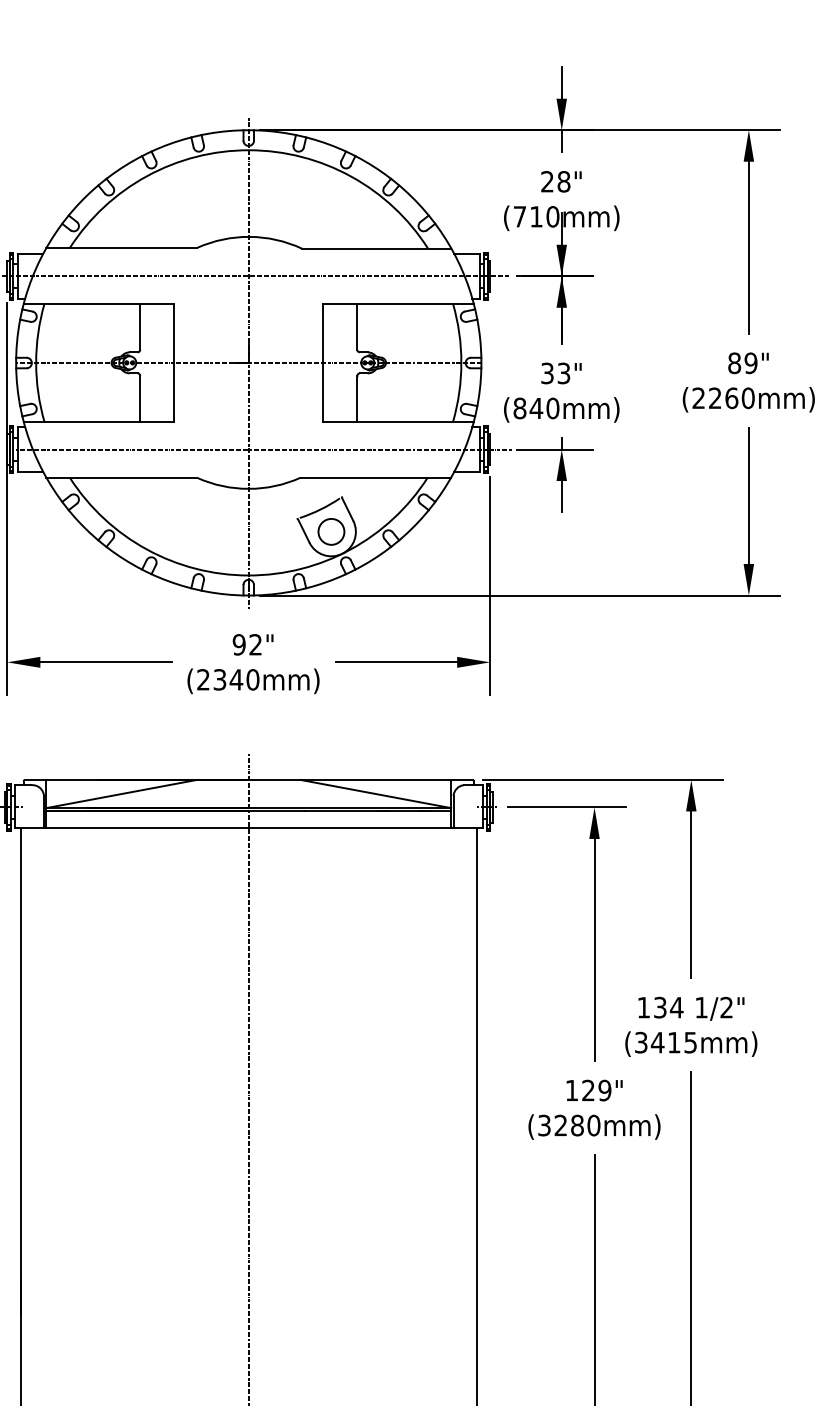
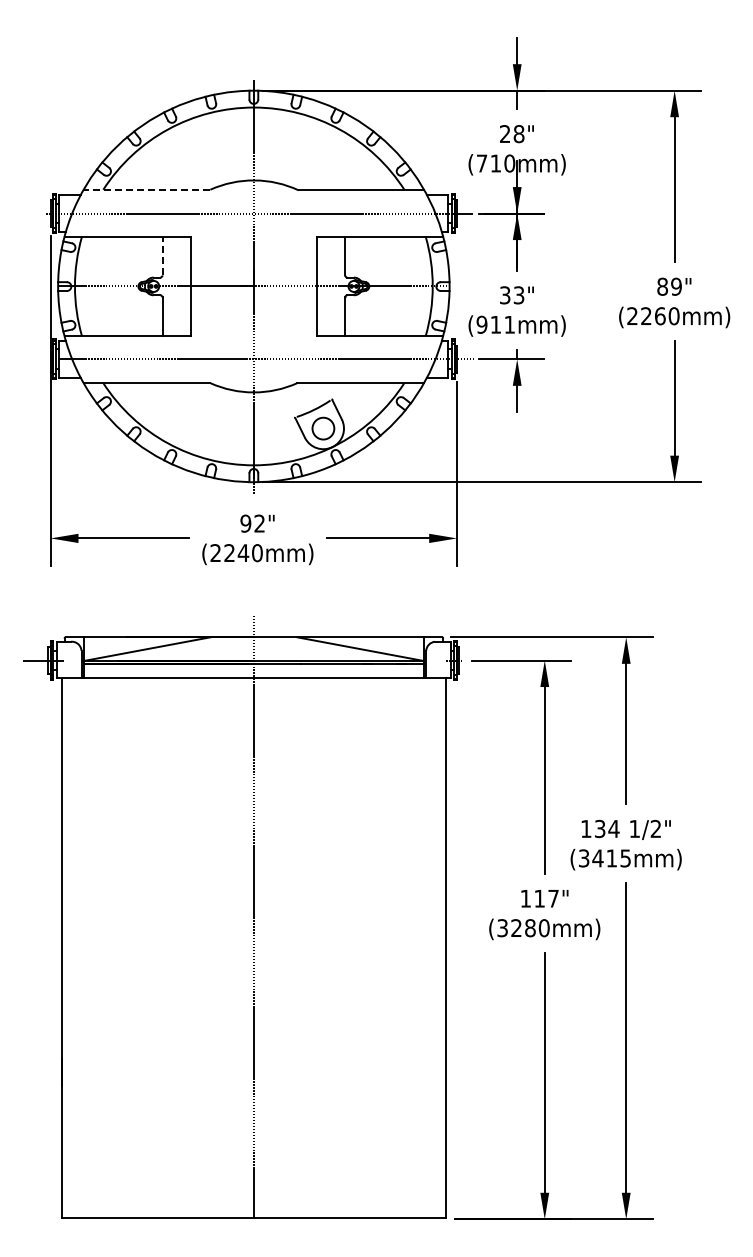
line: (121, 247) -> (146, 189), solid -> dashed
line: (140, 326) -> (162, 255), solid -> dashed
text: (535, 408) -> (495, 324), (840mm) -> (911mm)
text: (219, 680) -> (229, 553), (2340mm) -> (2240mm)
text: (596, 1090) -> (546, 898), 129" -> 117"

